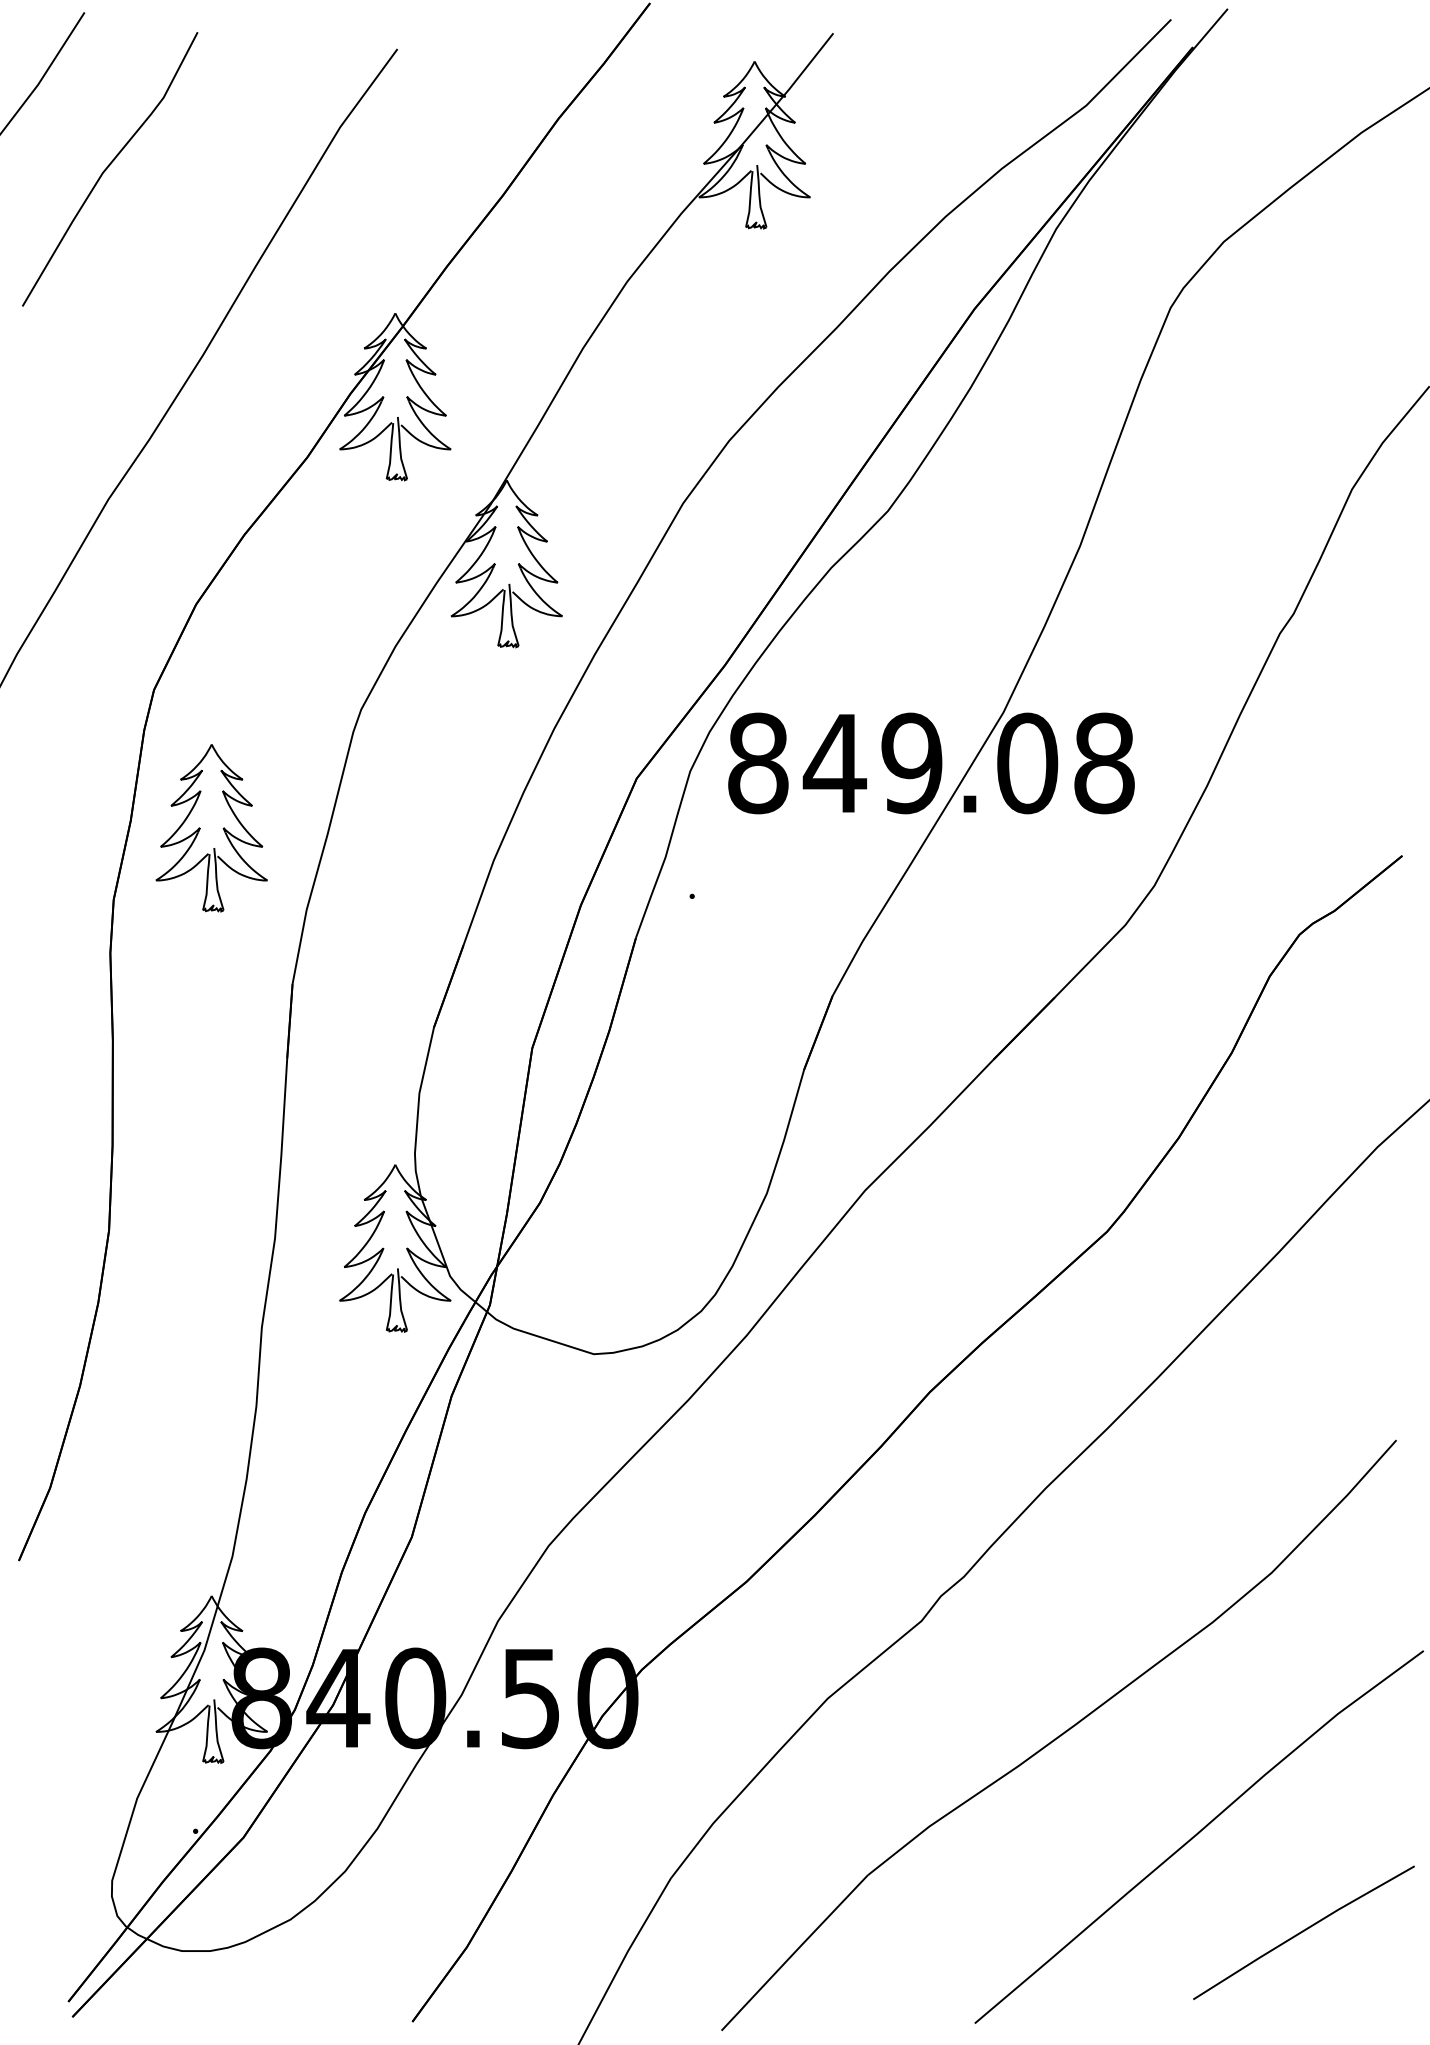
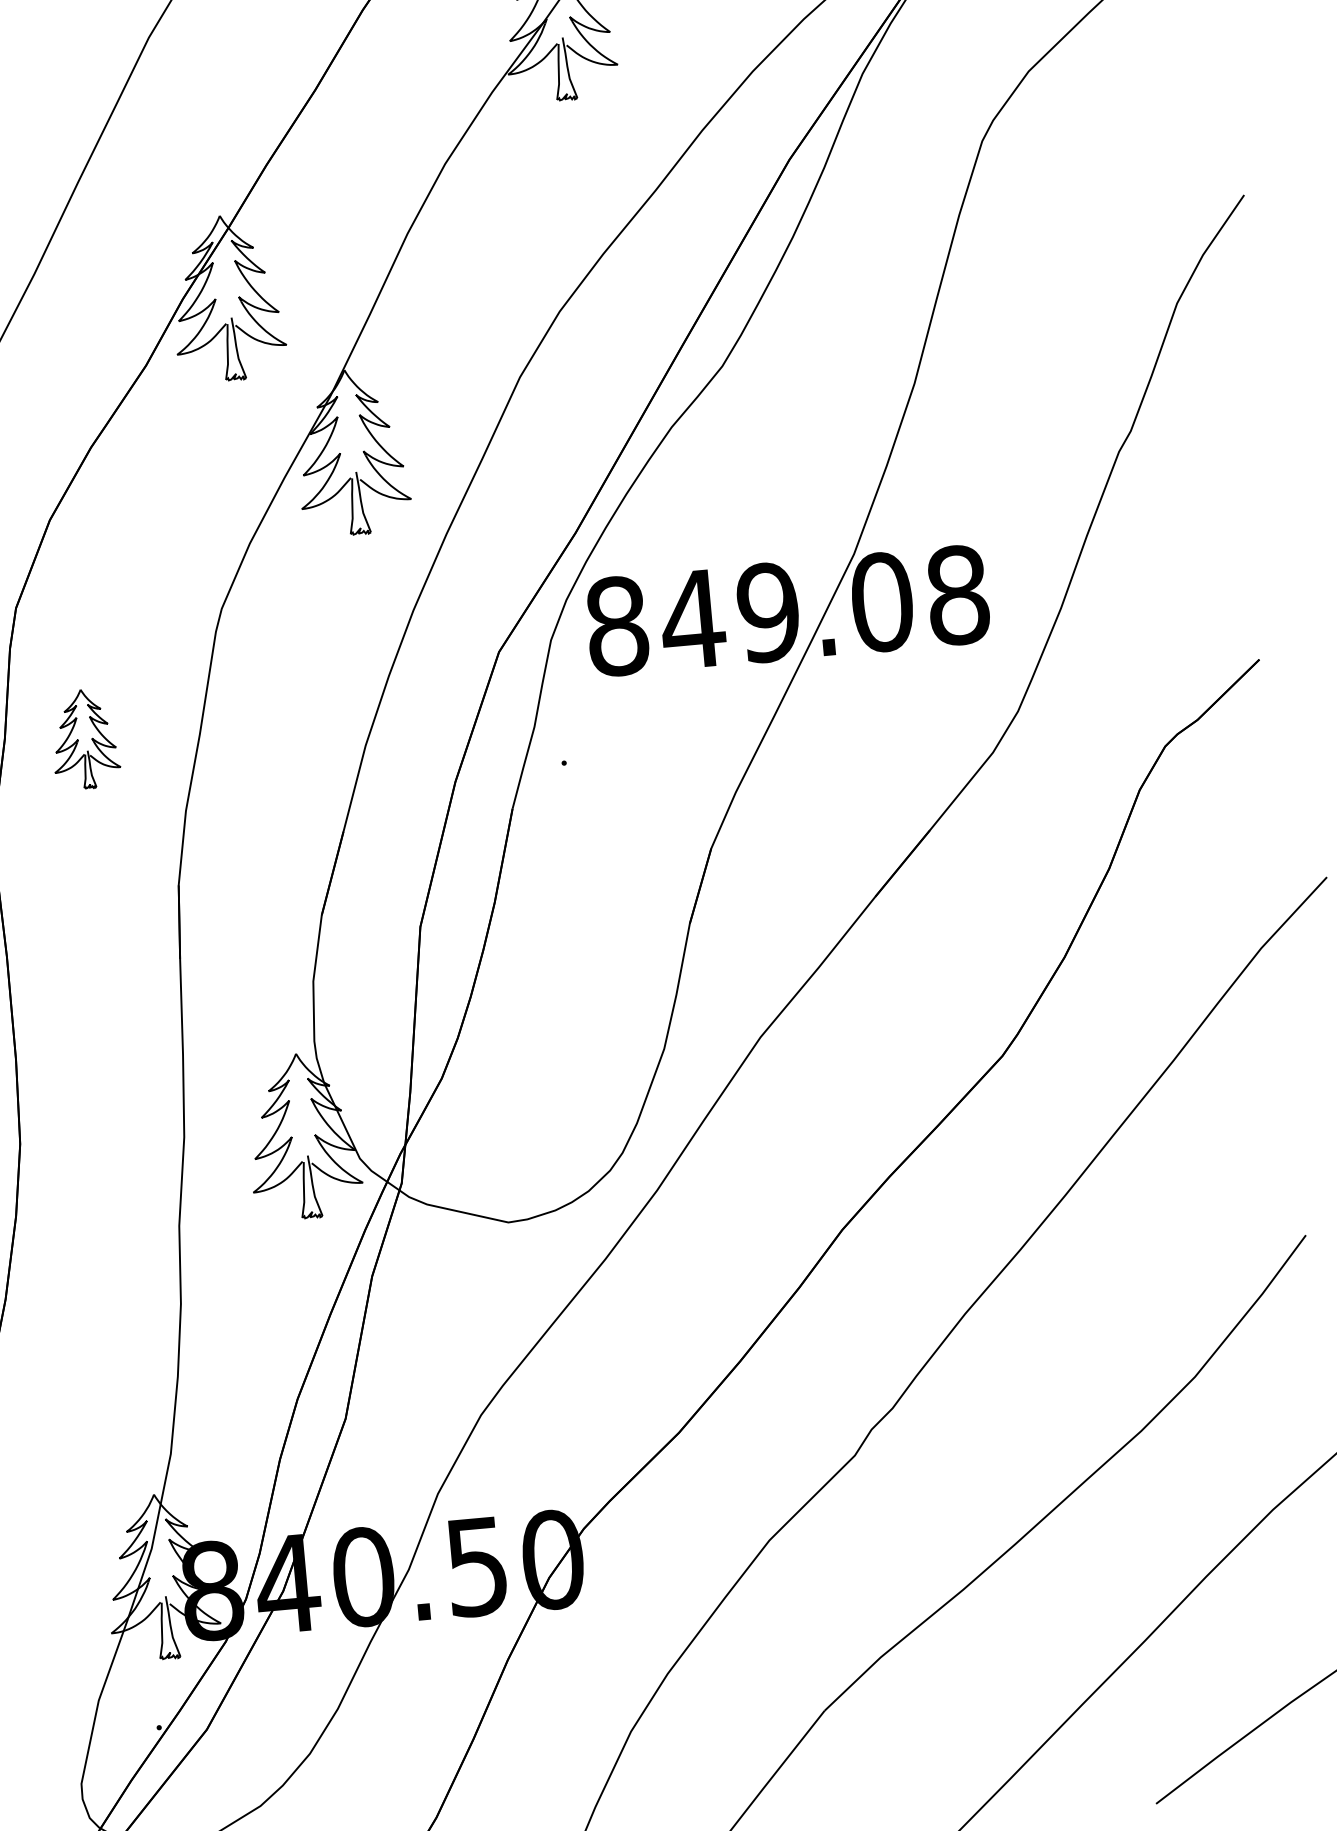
part: (211, 828) -> (85, 739), size x0.6

